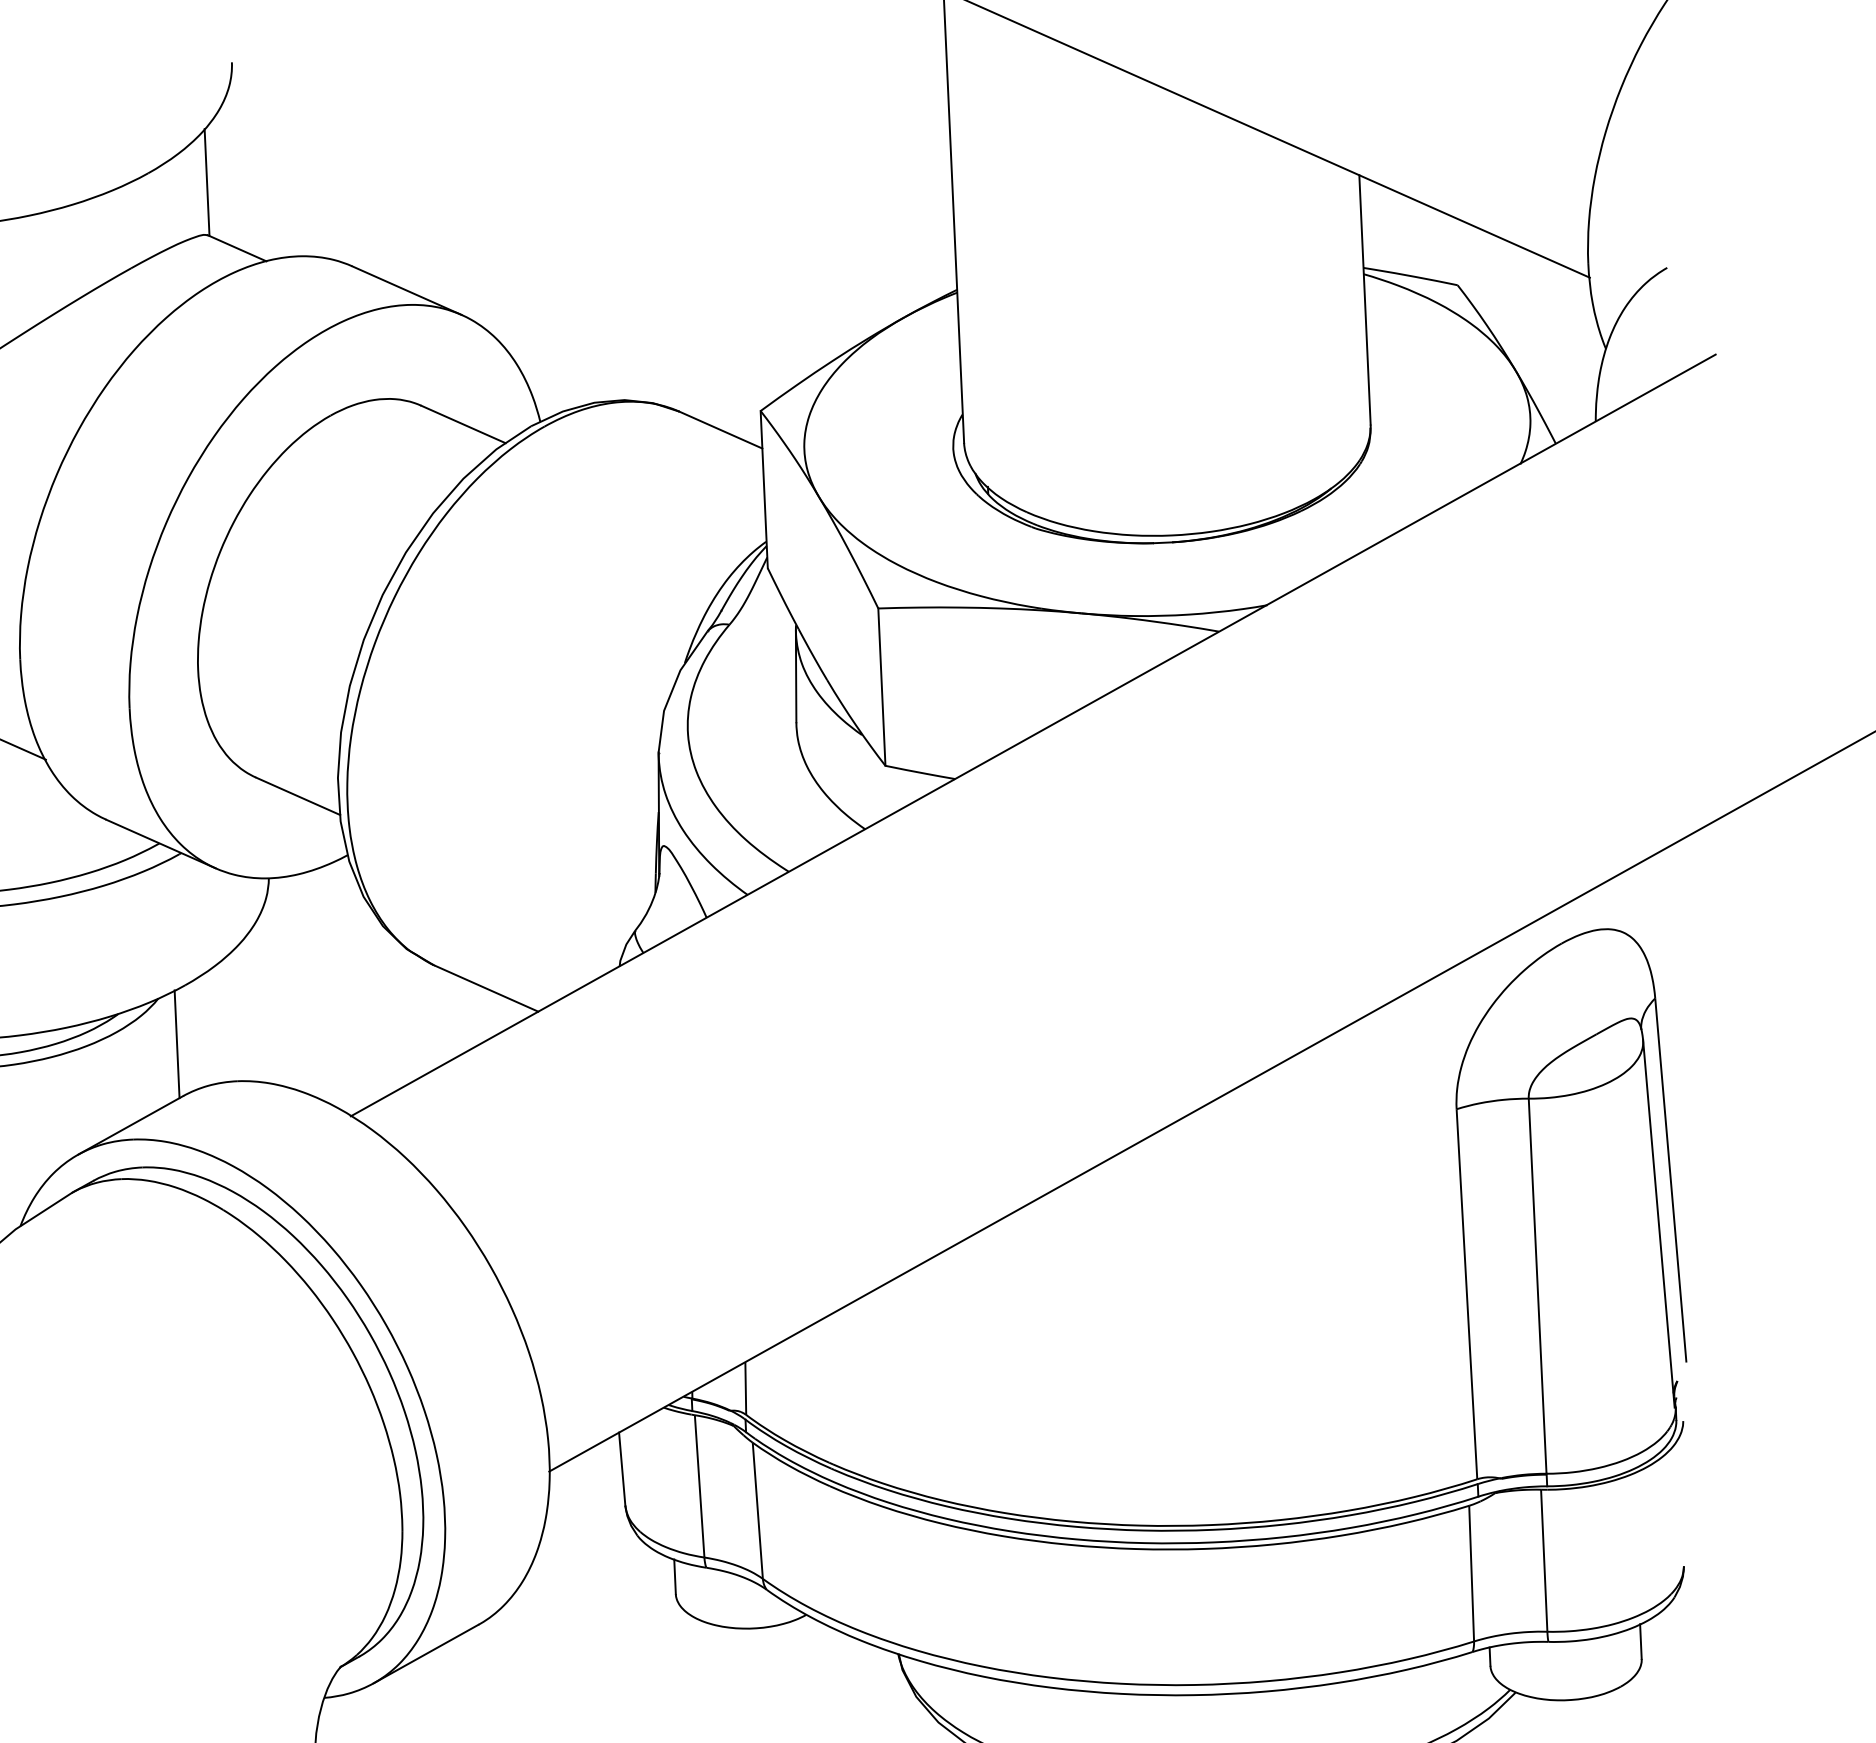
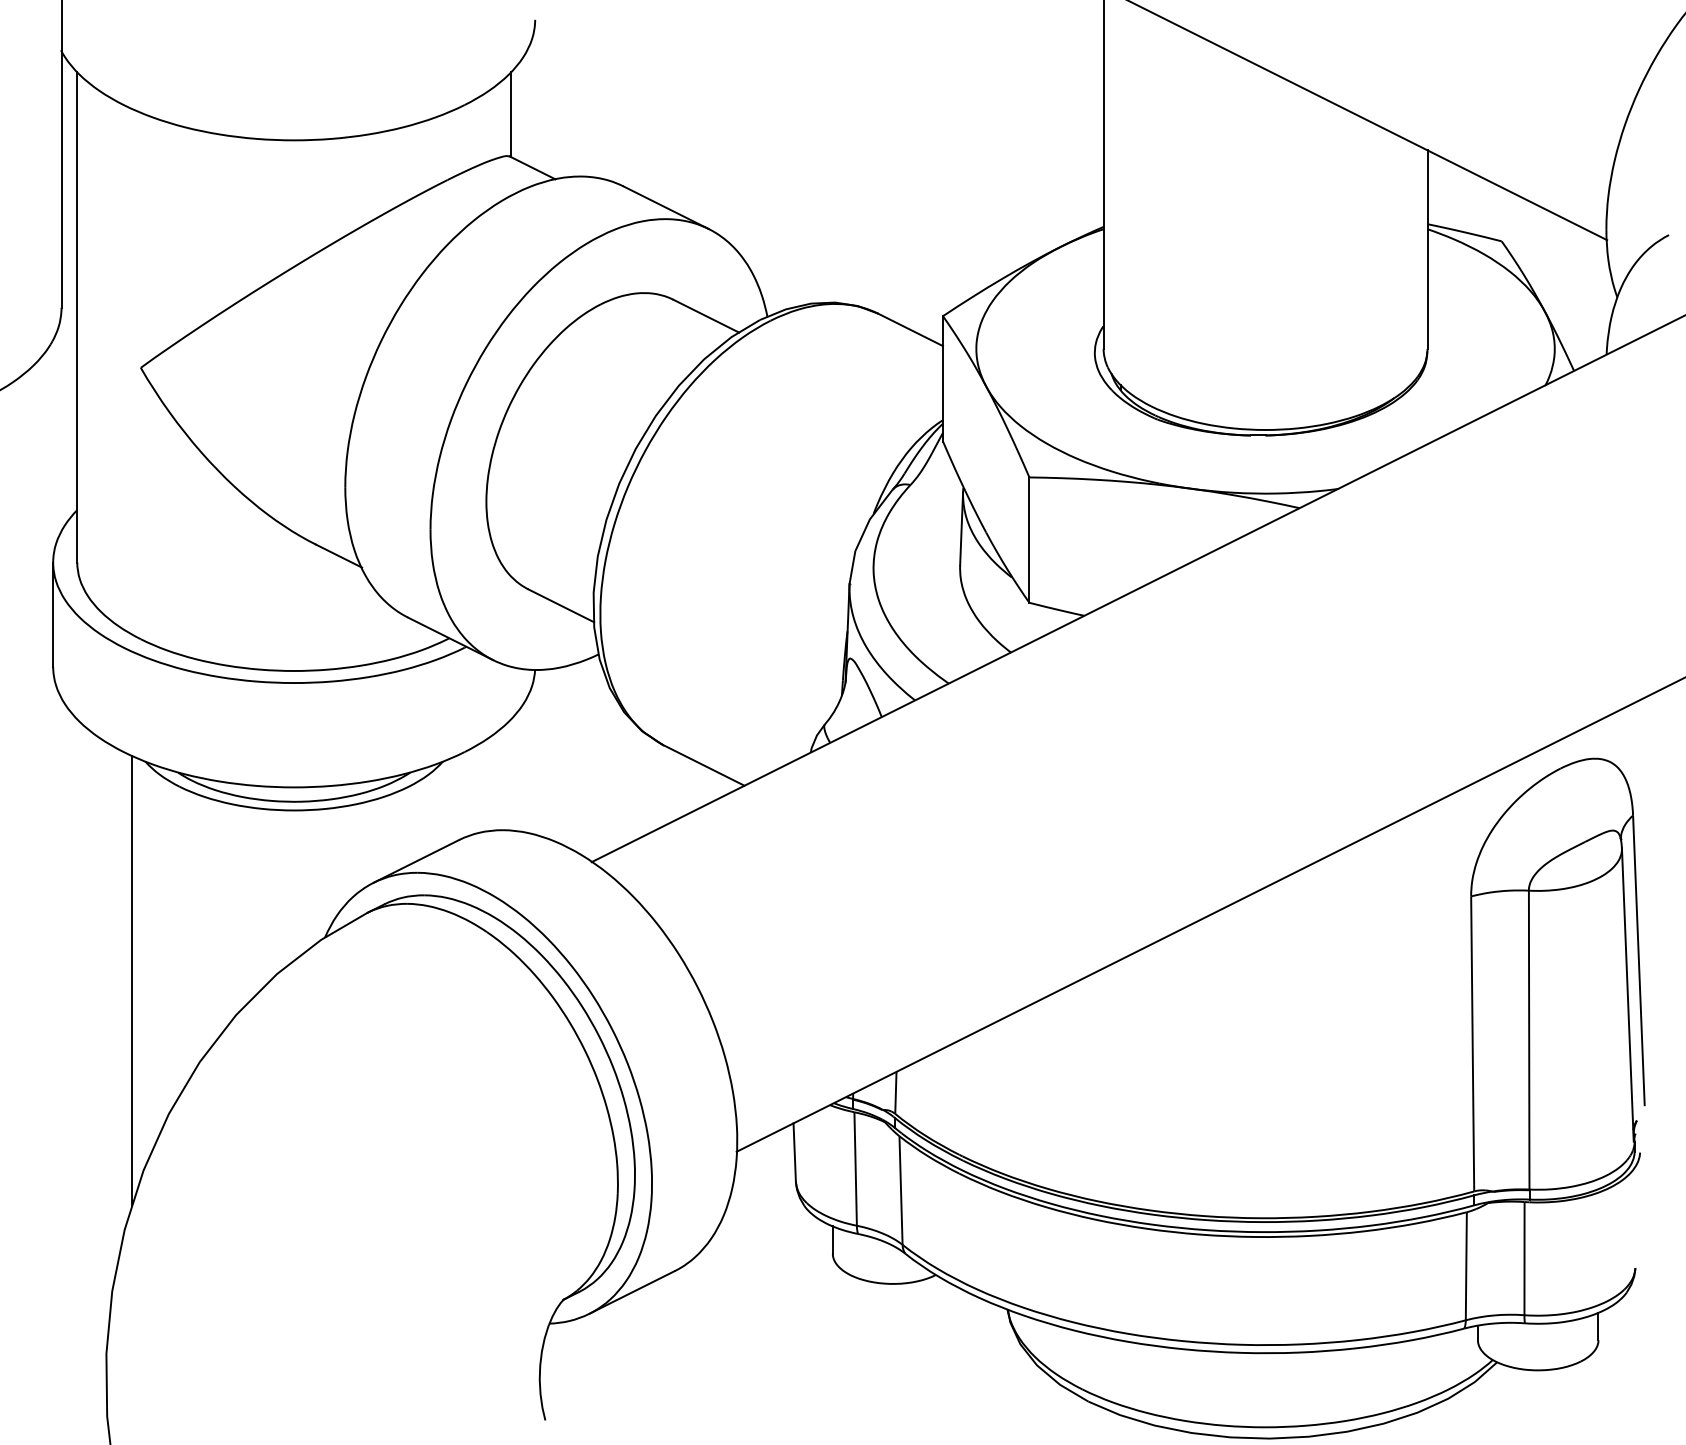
line: (177, 1044) -> (456, 798), removed

